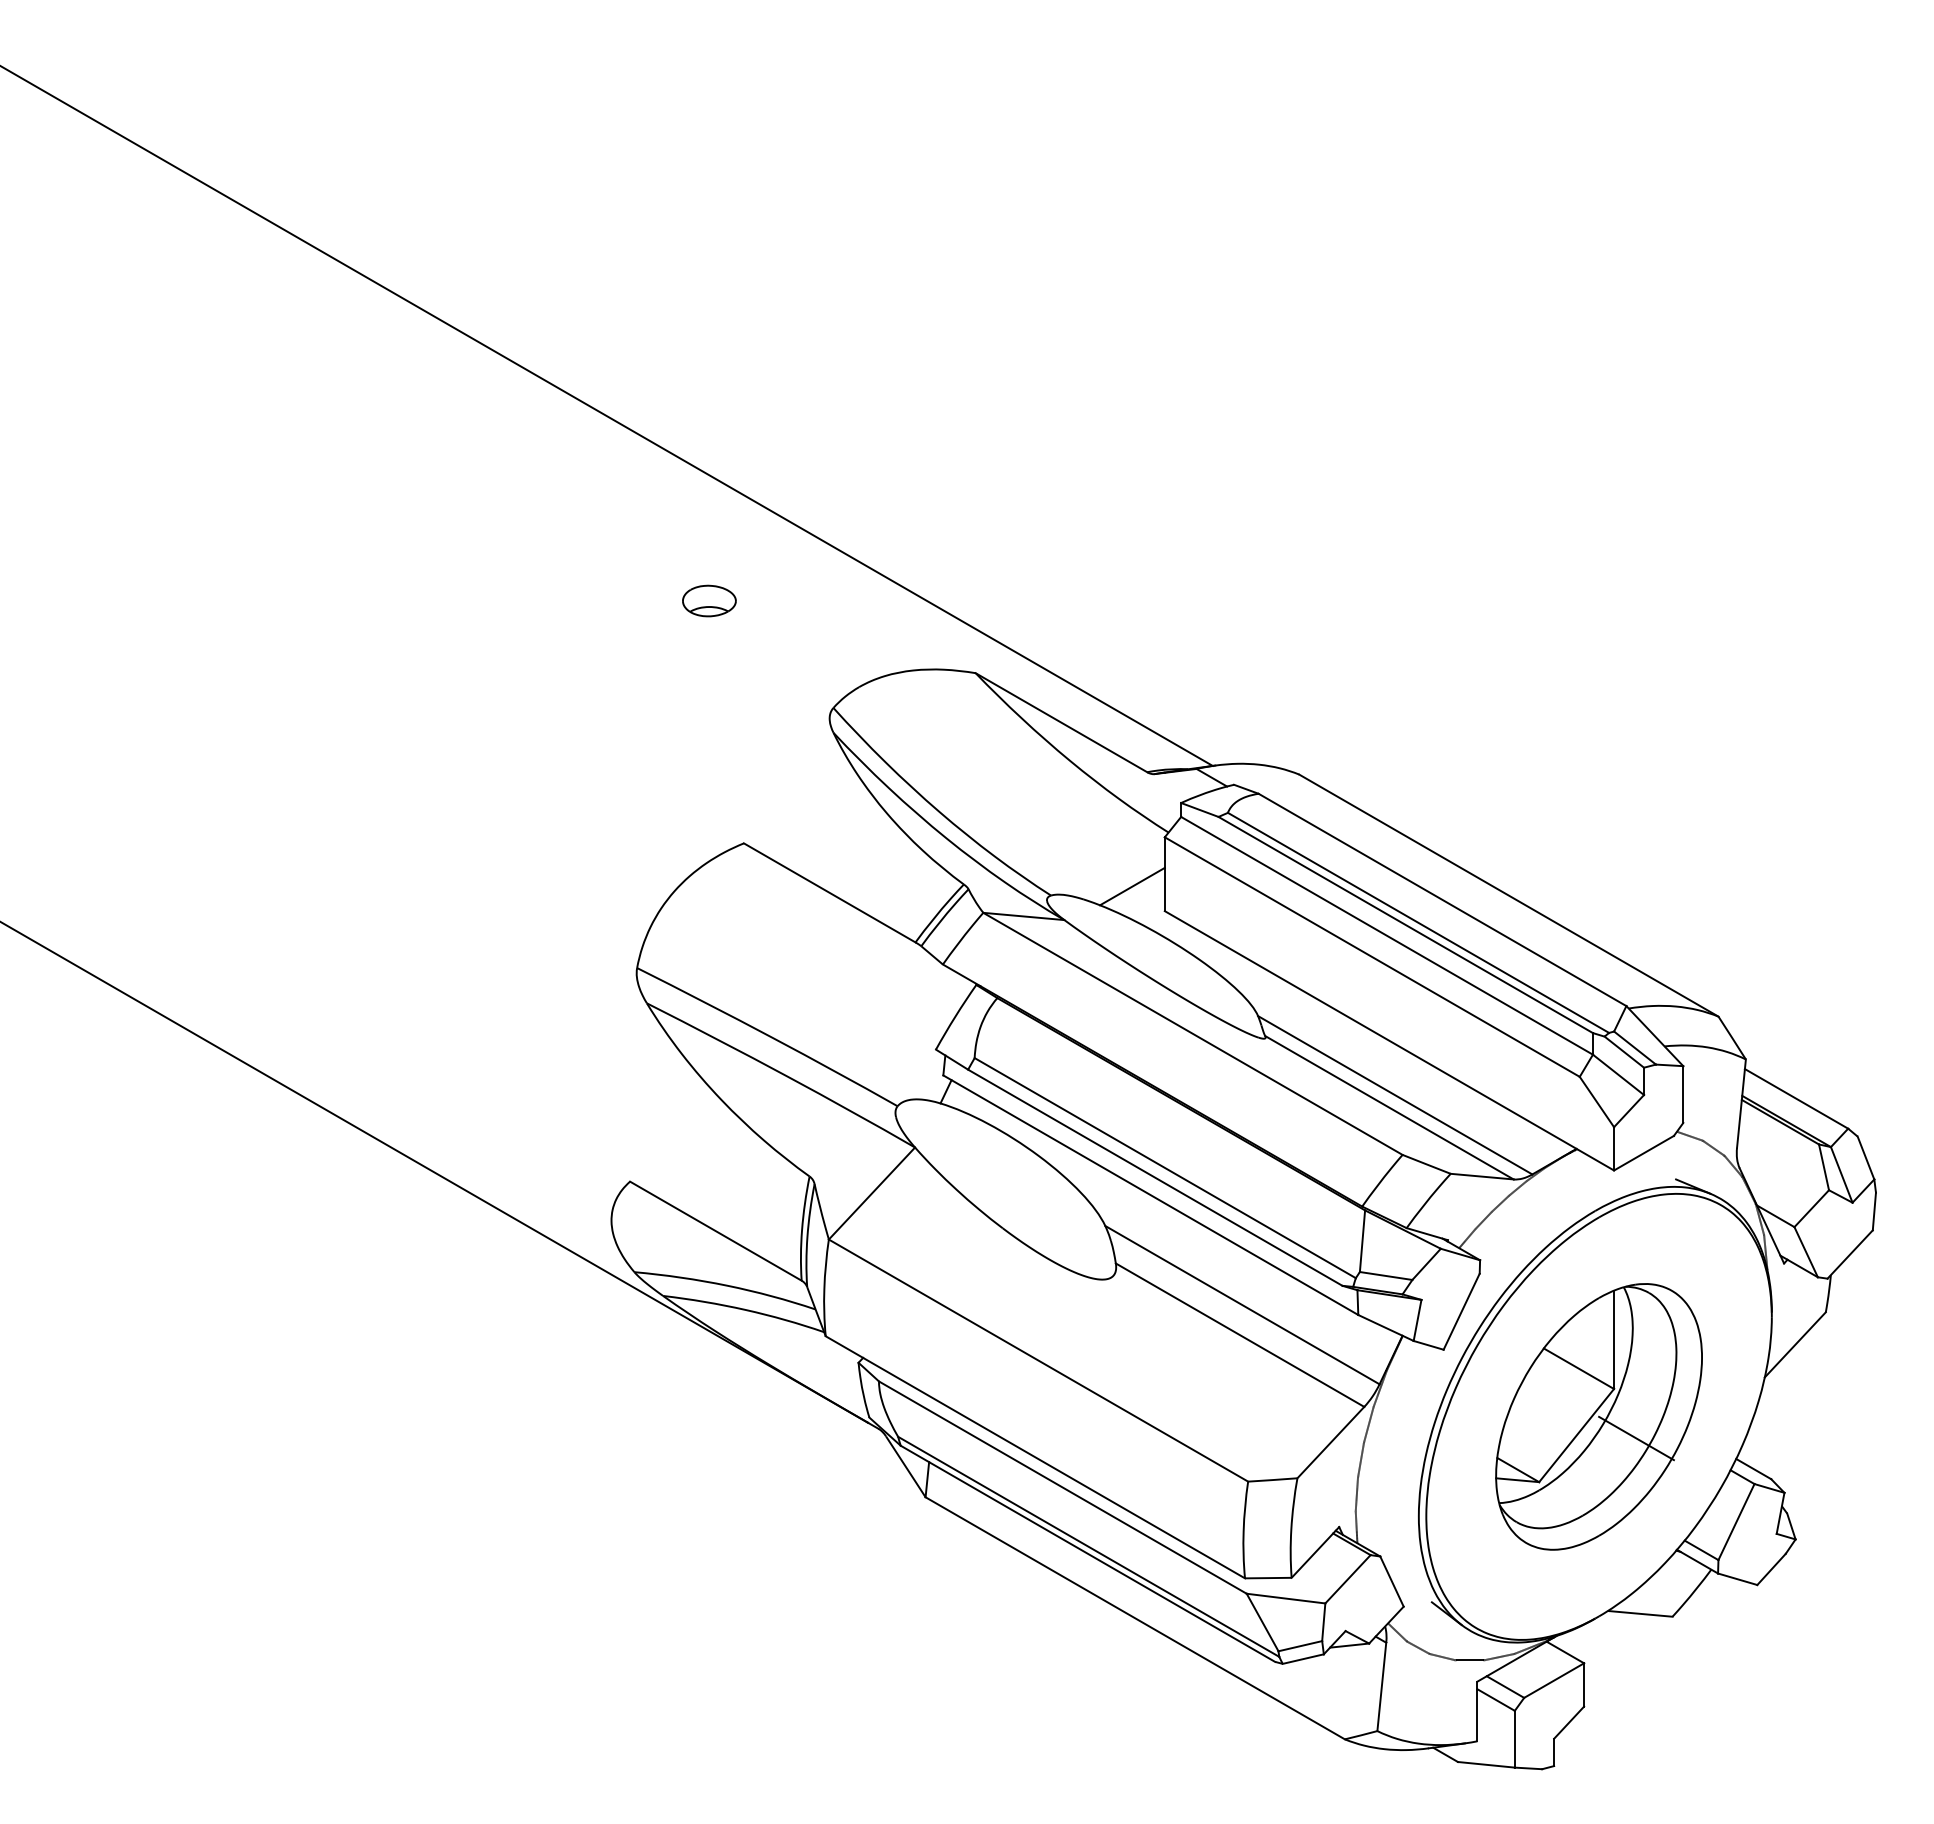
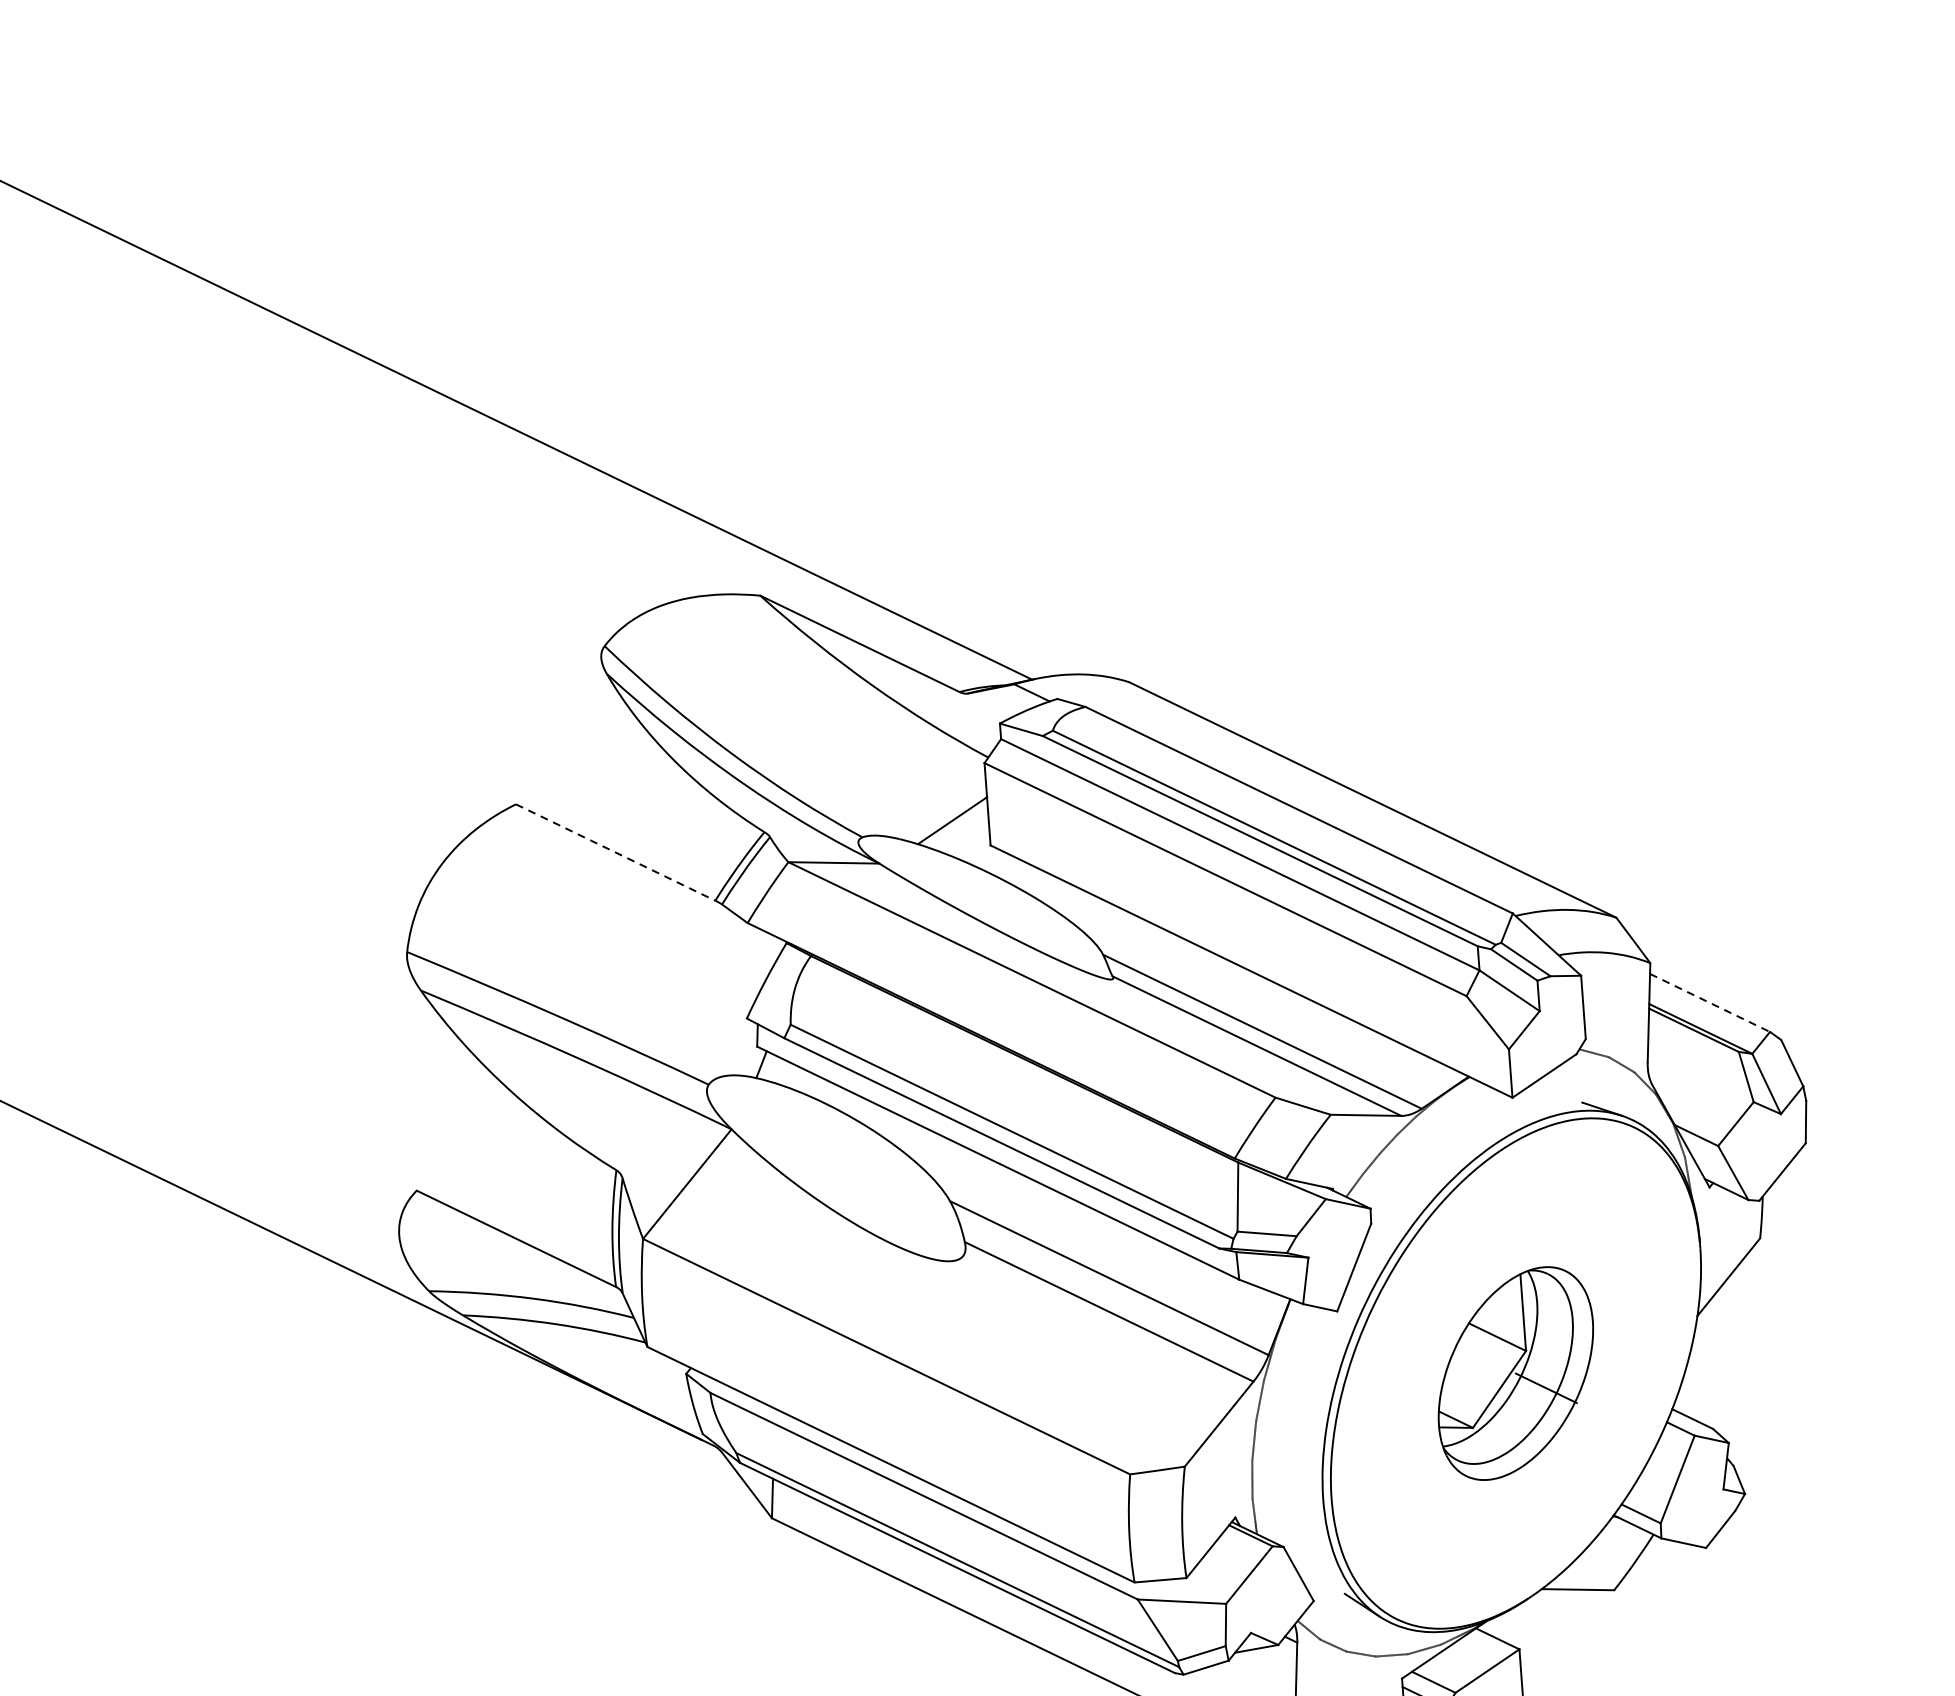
part: (709, 600) -> (457, 536), removed
line: (830, 893) -> (616, 853), solid -> dashed
line: (1796, 1098) -> (1709, 1002), solid -> dashed
part: (1598, 1416) -> (1515, 1373), size x0.7

